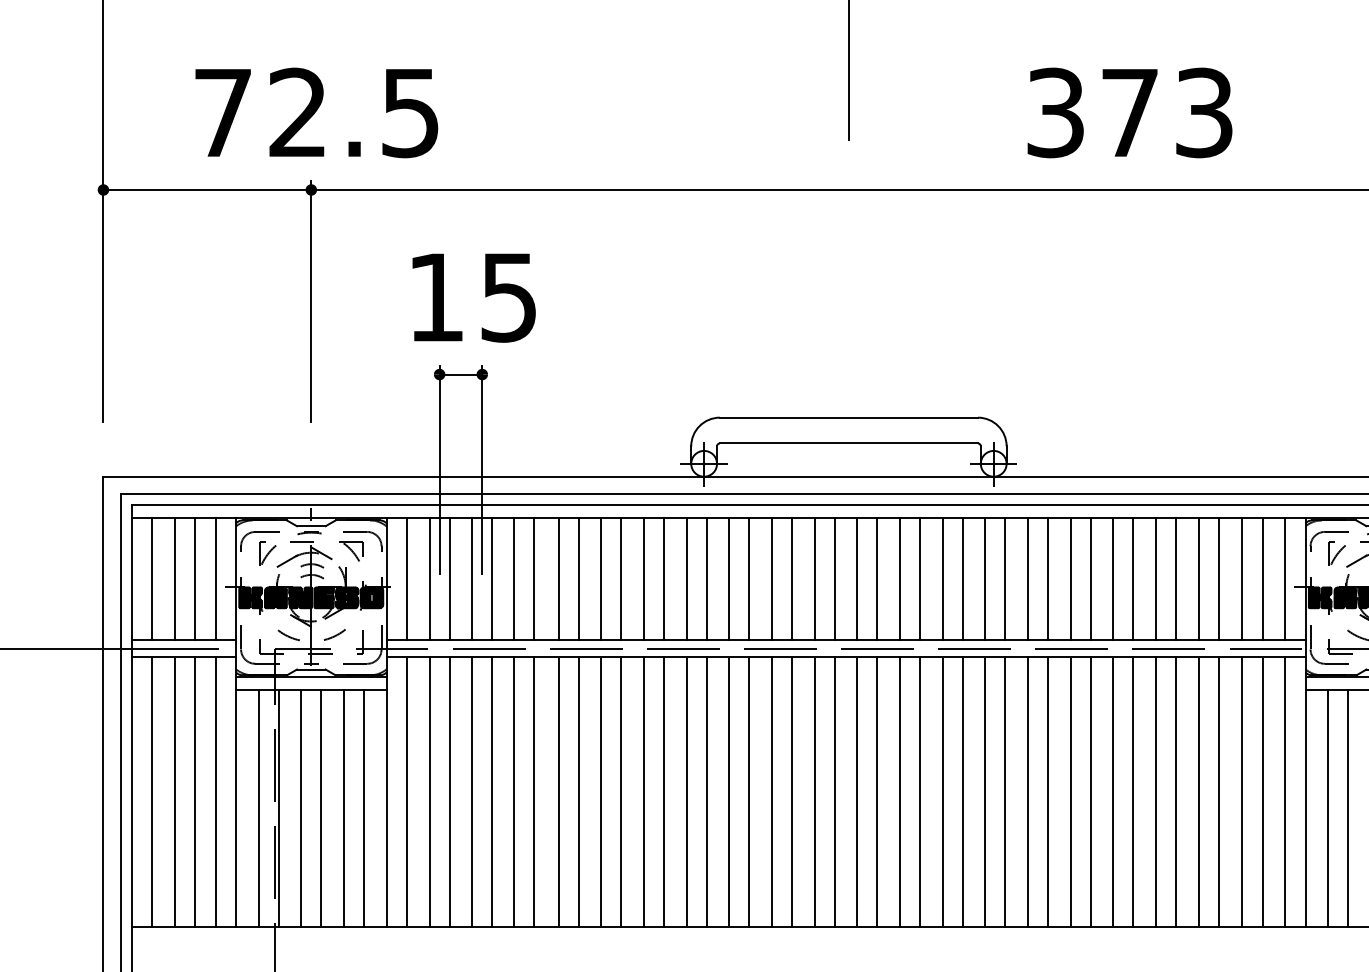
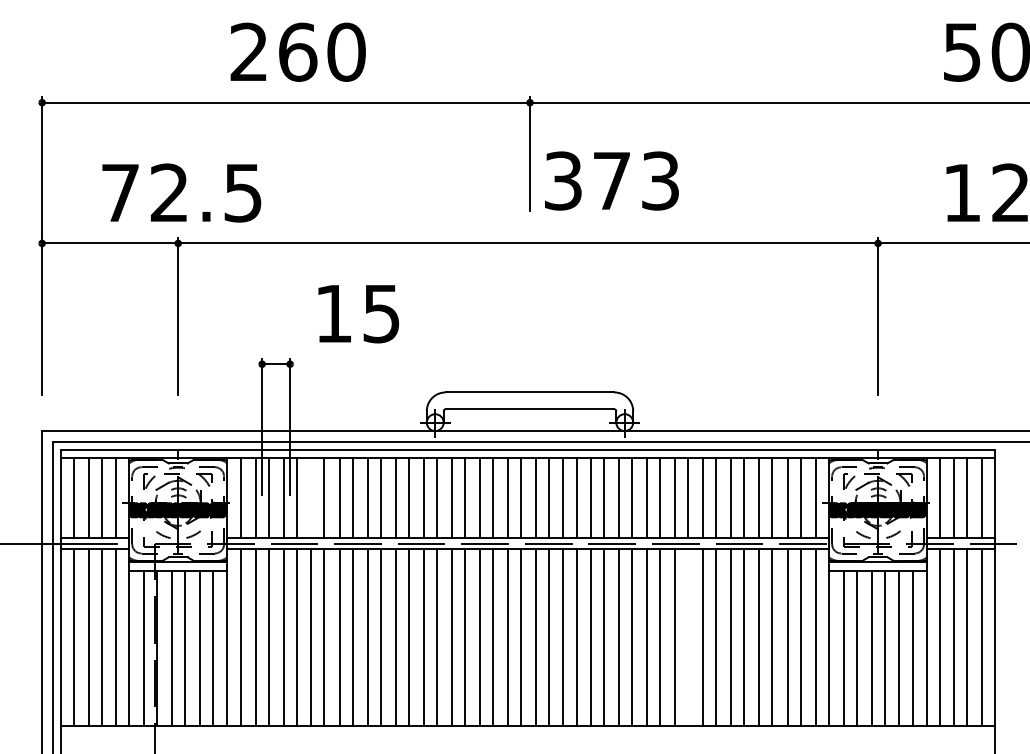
text: (1129, 112) -> (611, 180), moved
text: (473, 298) -> (358, 314), moved
line: (515, 579) -> (311, 498), removed
line: (1091, 792) -> (688, 637), removed

